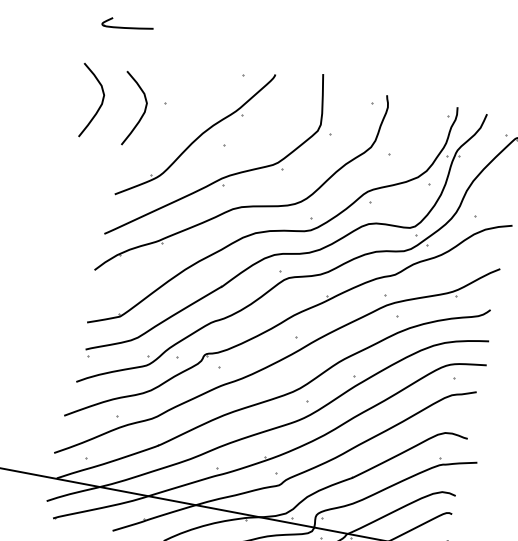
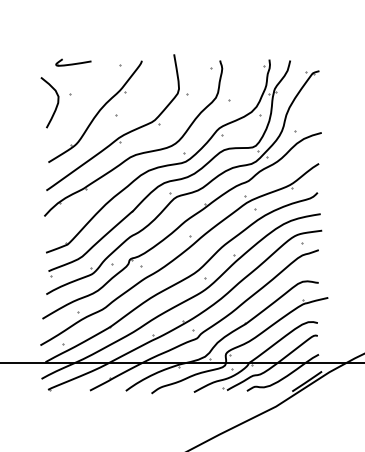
part: (127, 25) -> (73, 62), moved
curve: (99, 105) -> (26, 104), removed

